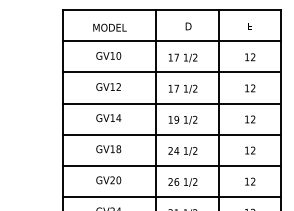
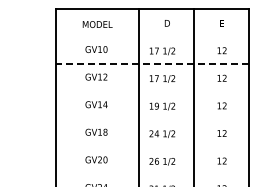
line: (171, 41) -> (152, 36), removed
line: (170, 72) -> (151, 64), solid -> dashed
line: (171, 103) -> (152, 91), removed
line: (171, 134) -> (152, 119), removed
line: (171, 165) -> (152, 146), removed
line: (171, 196) -> (152, 174), removed

